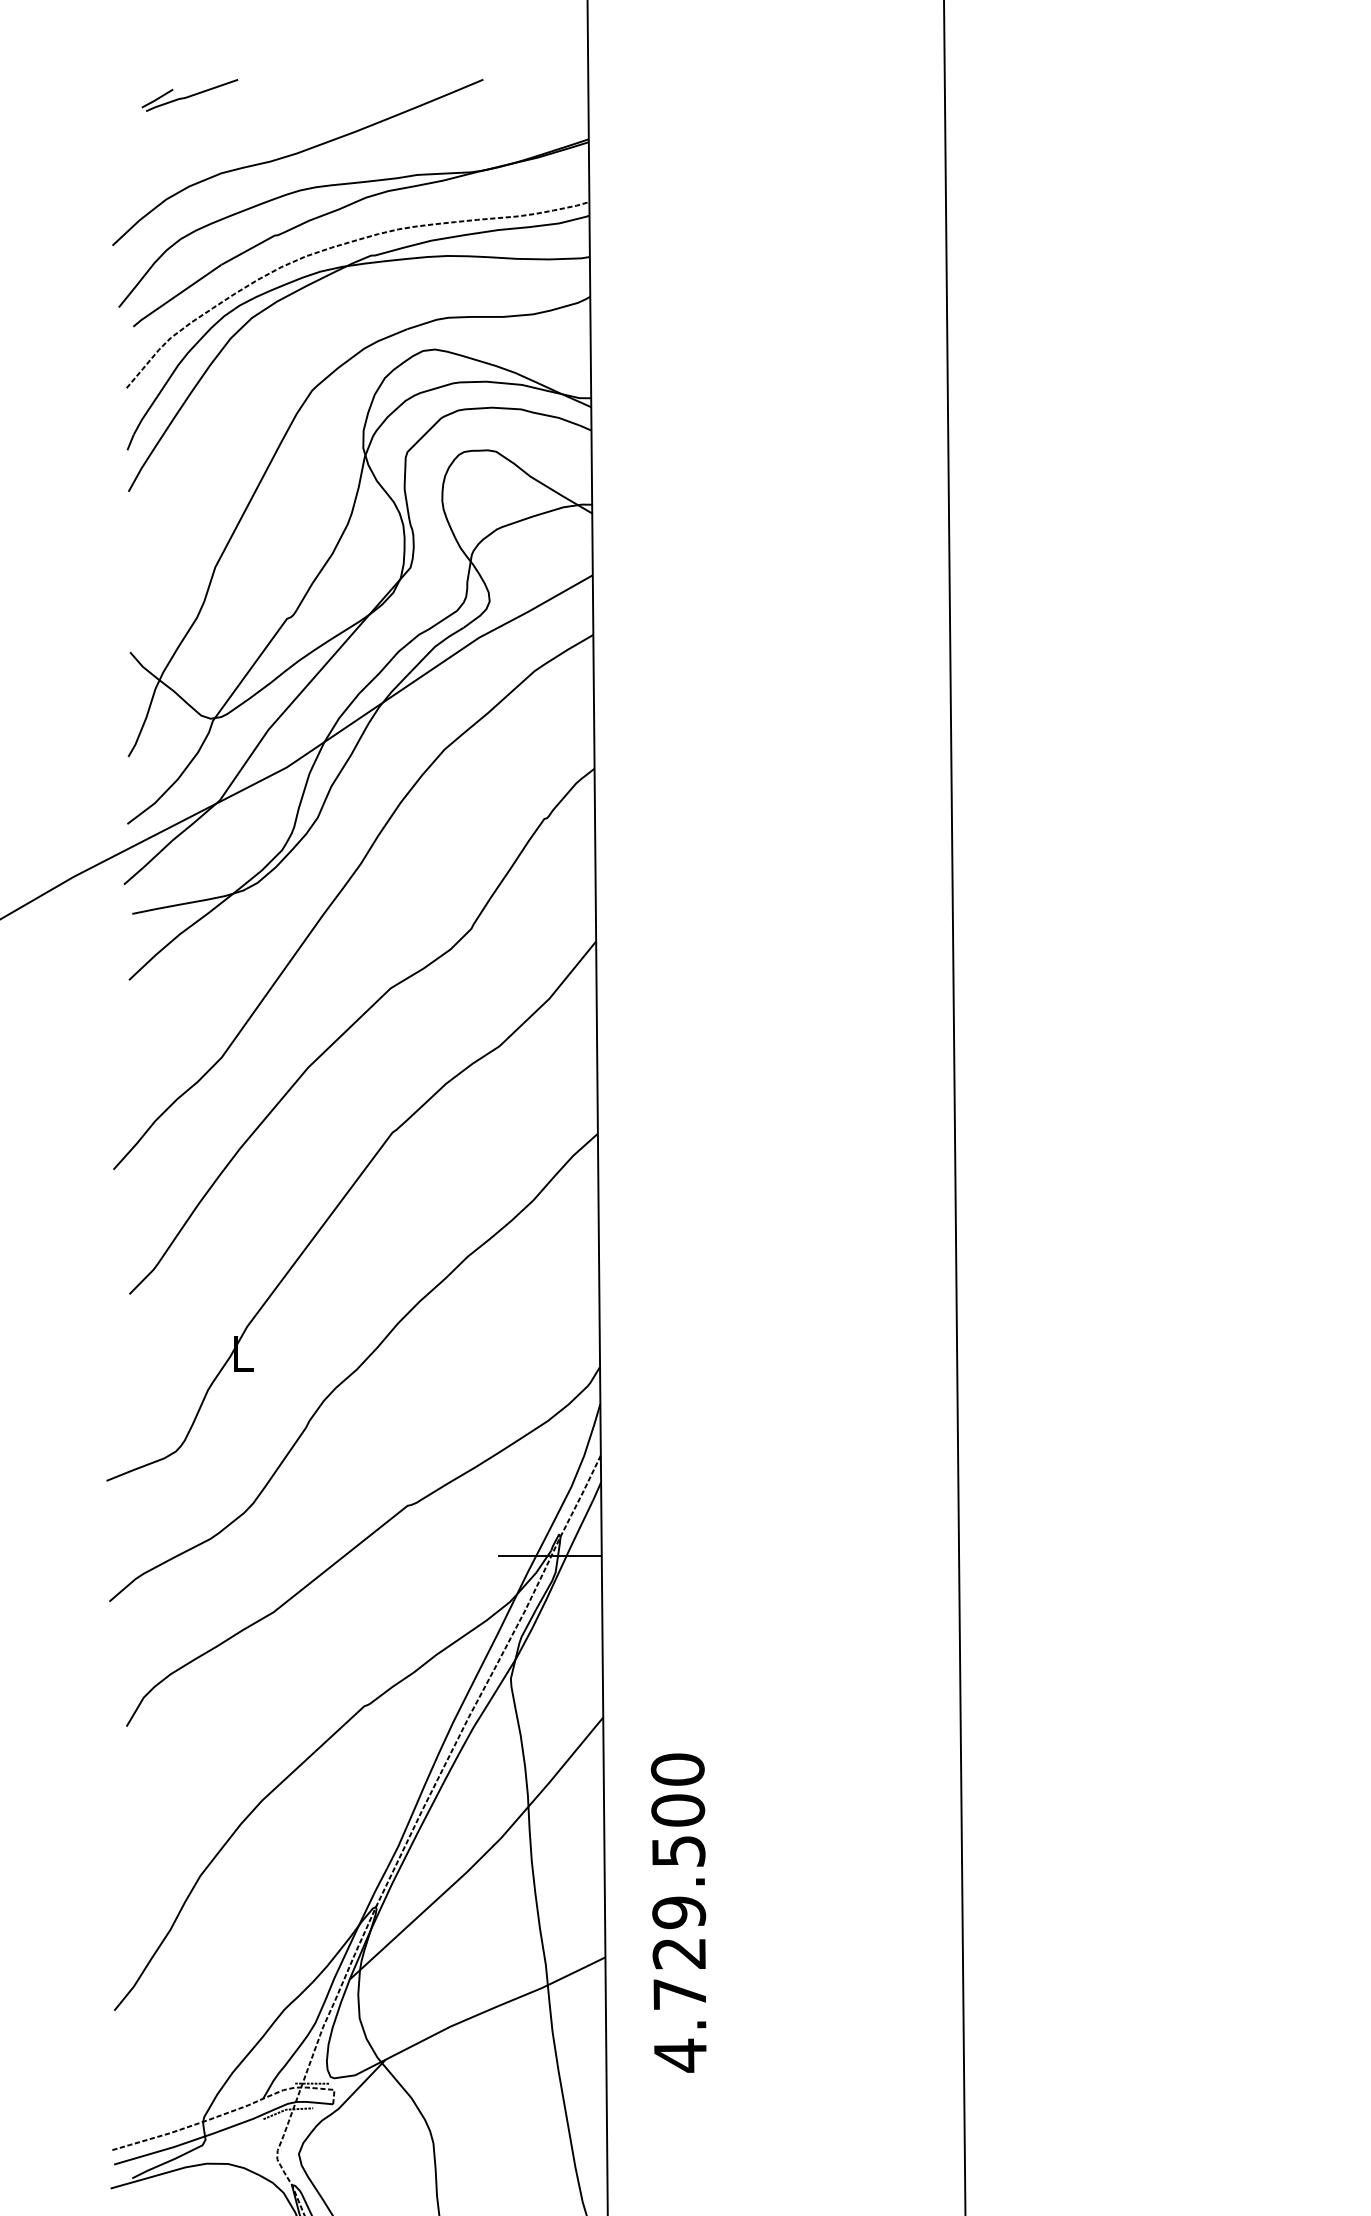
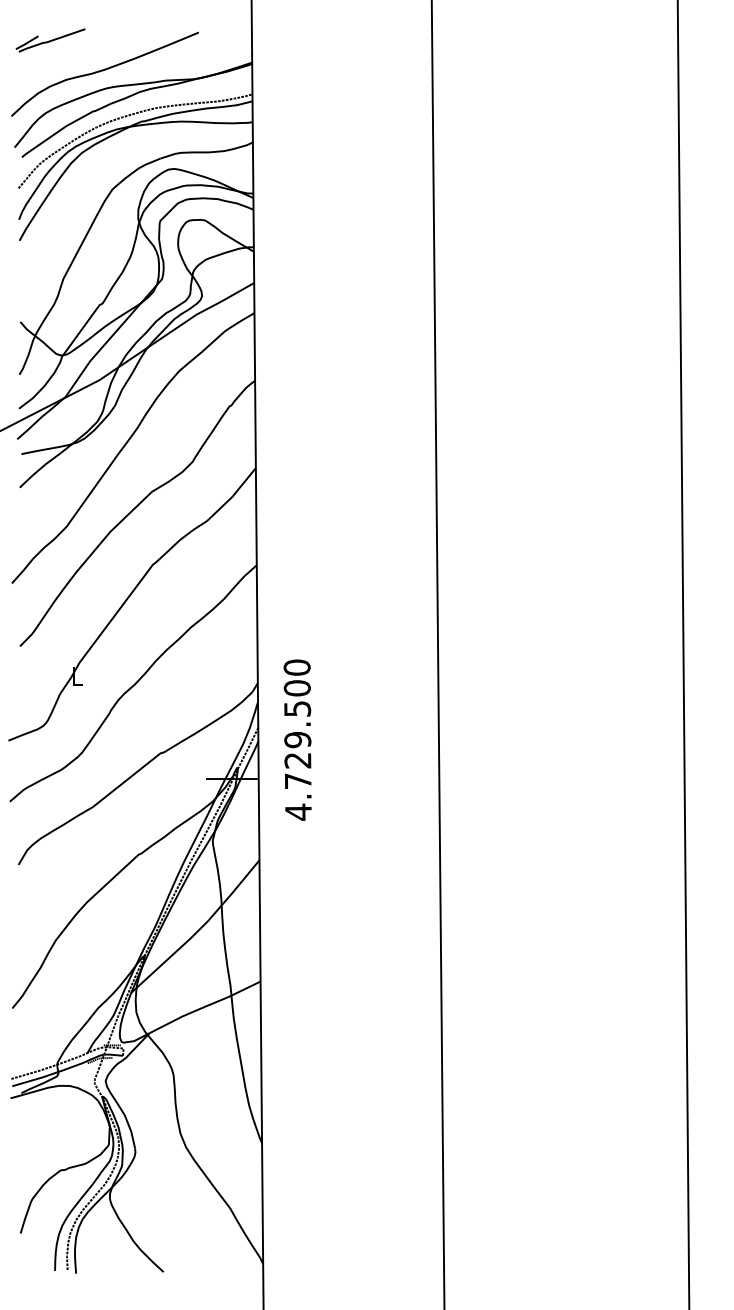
part: (189, 95) -> (50, 40), size x1.43
text: (678, 1911) -> (297, 739), moved

